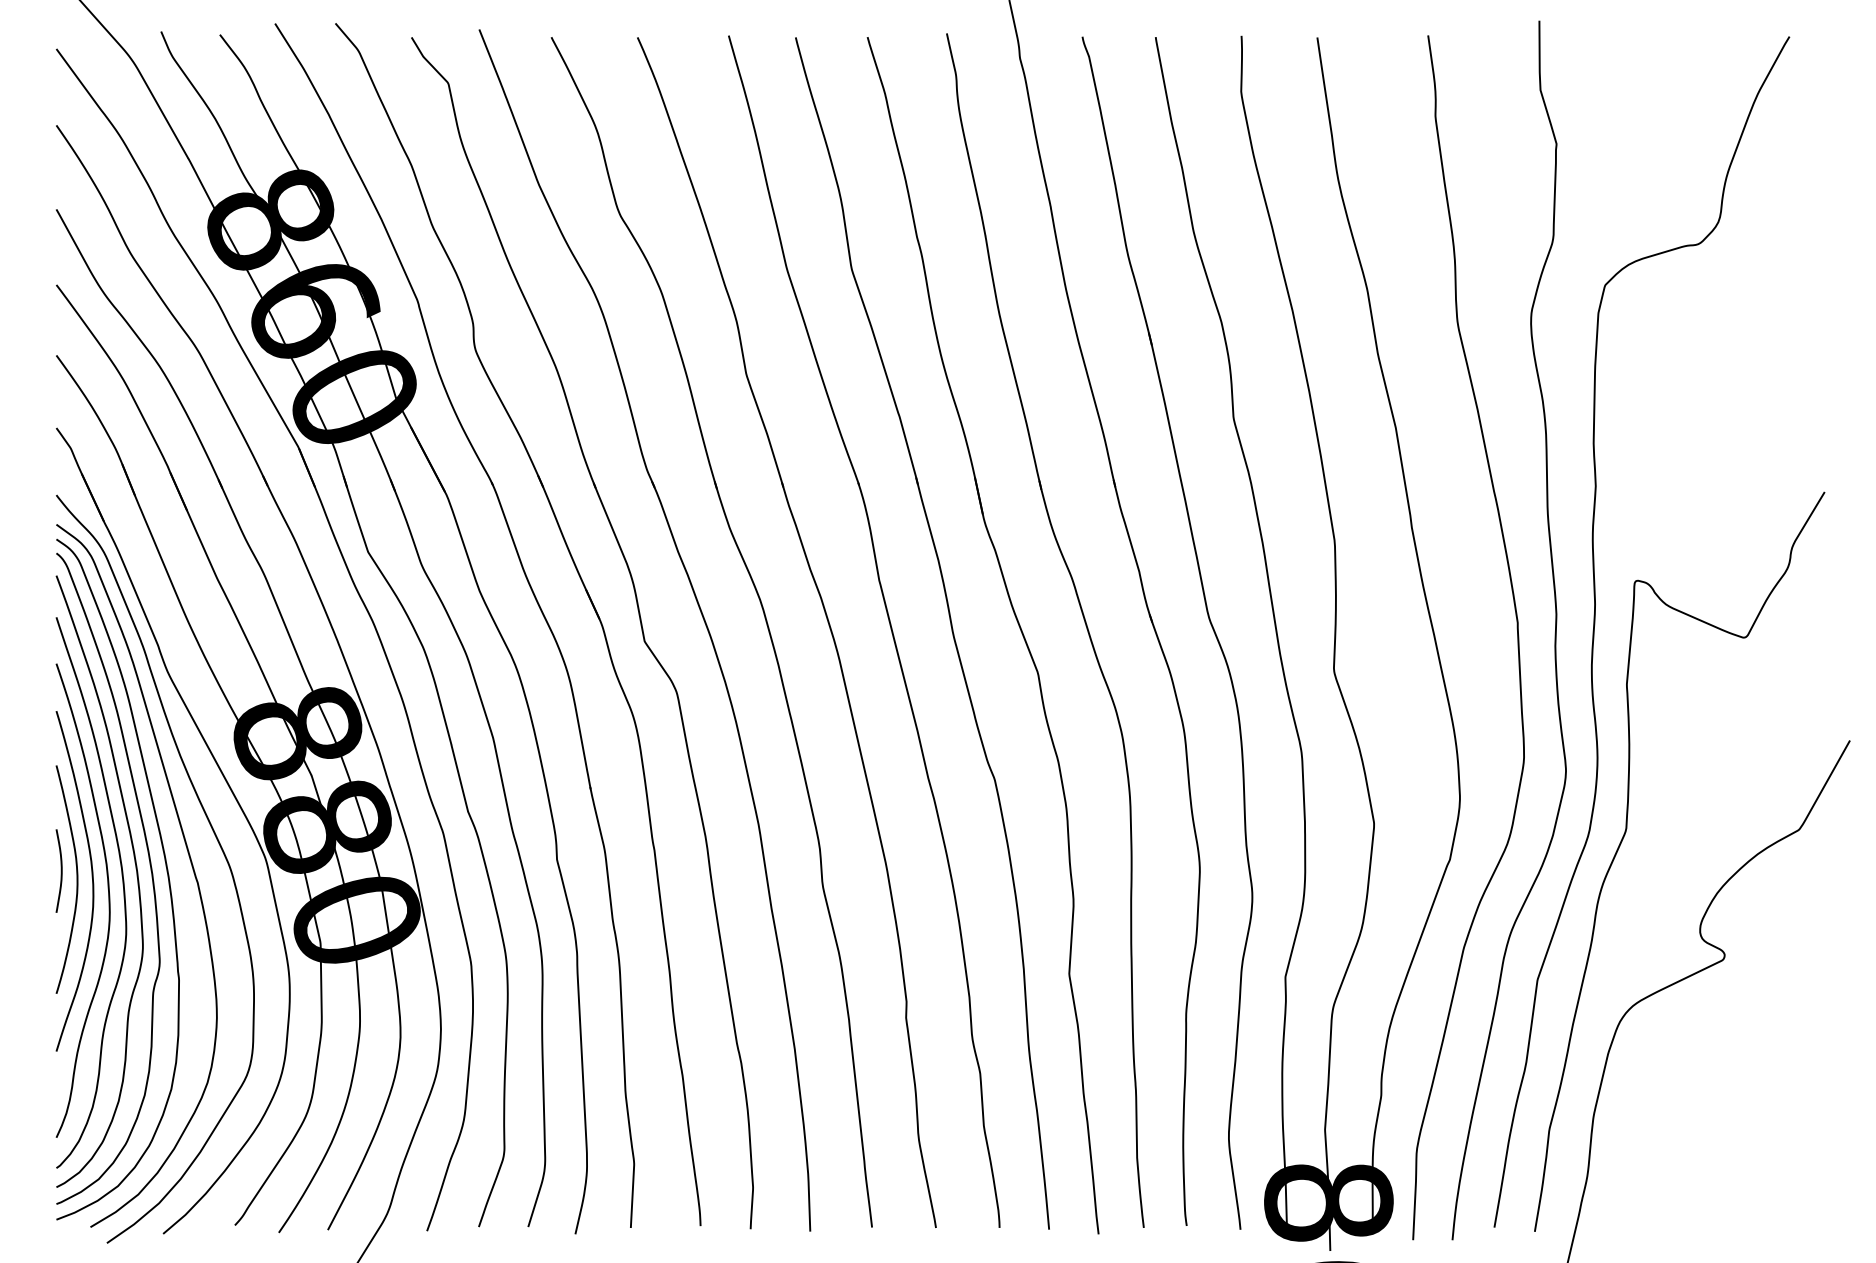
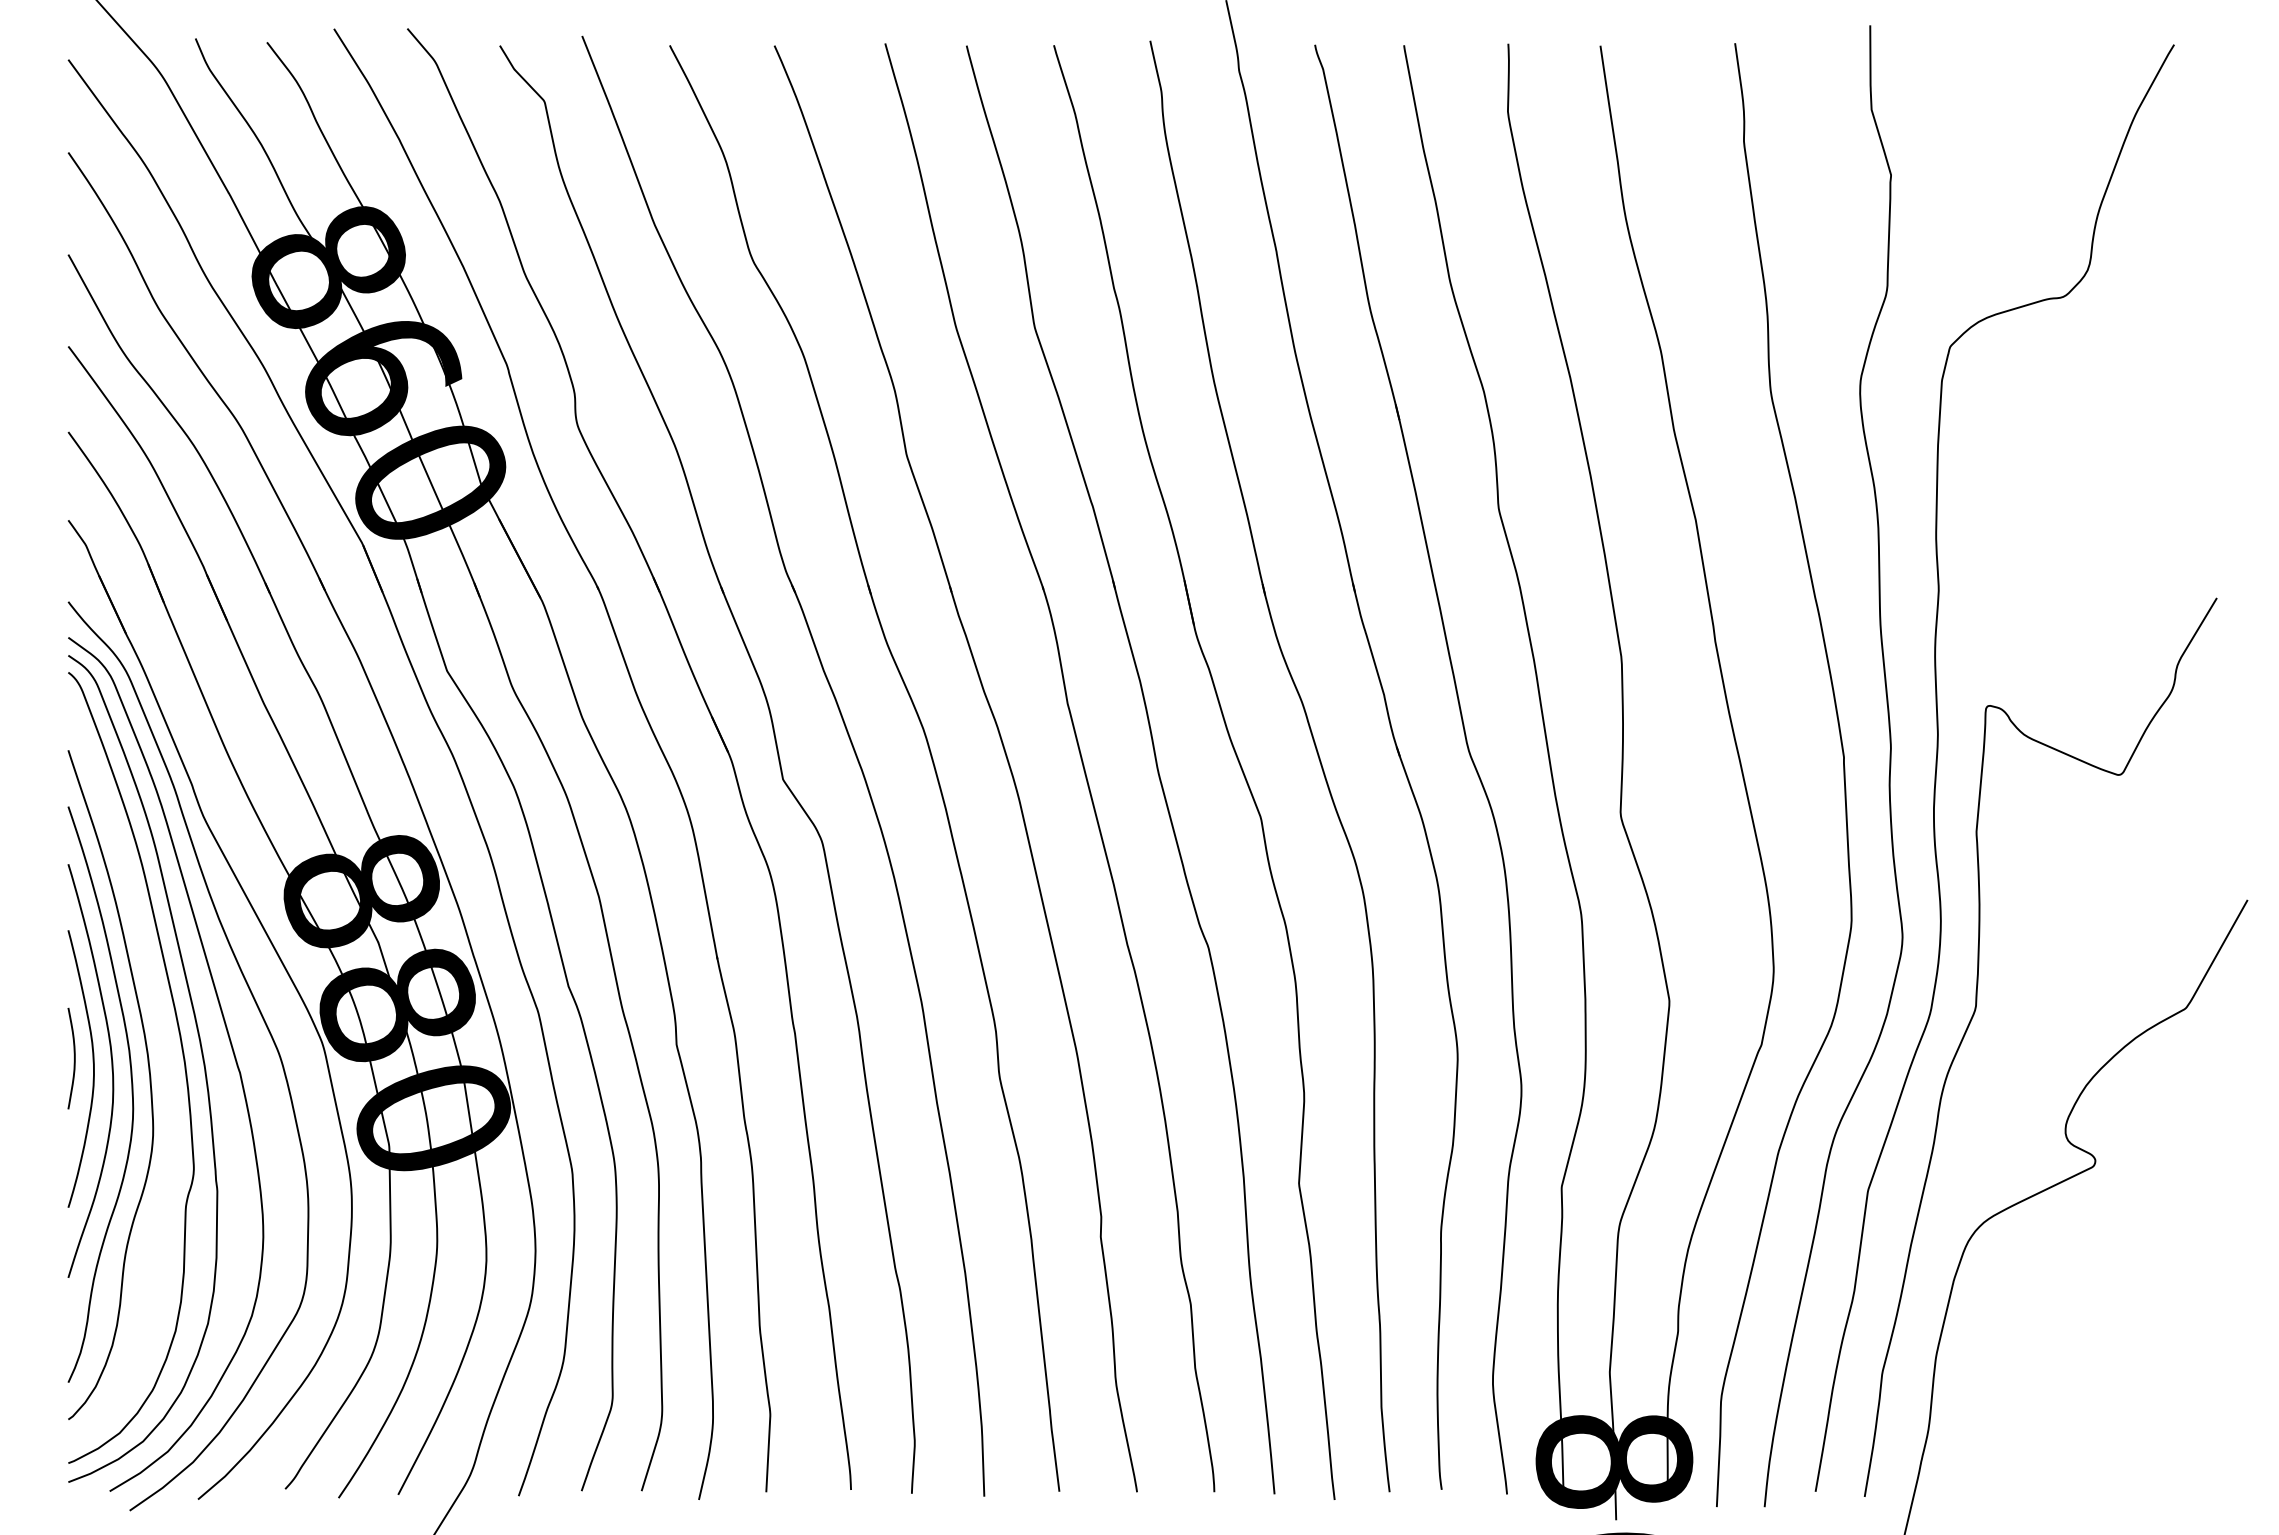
curve: (136, 874) -> (165, 1062), removed

